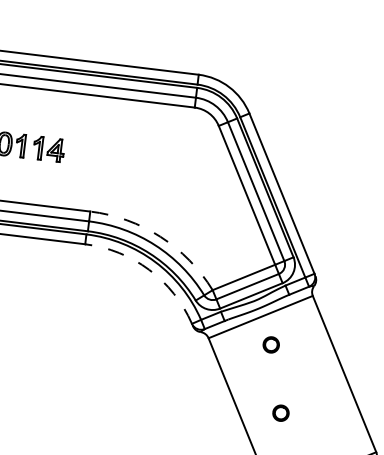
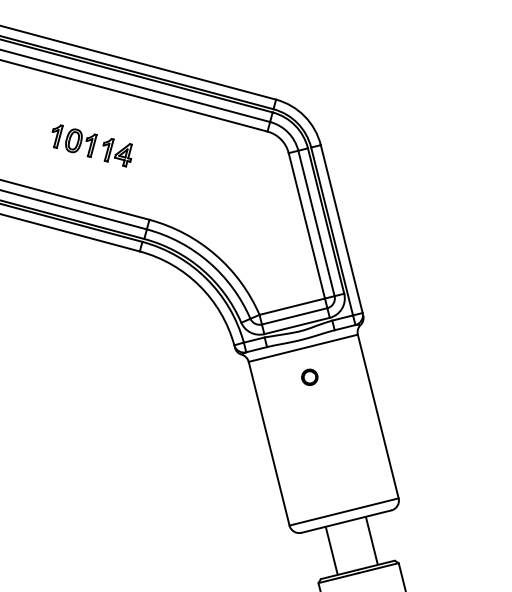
arc: (160, 236) -> (215, 254), dashed -> solid
arc: (149, 269) -> (199, 285), dashed -> solid
part: (280, 412) -> (309, 445), removed

